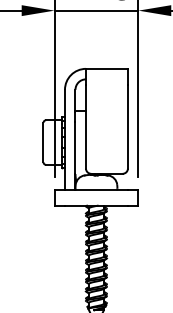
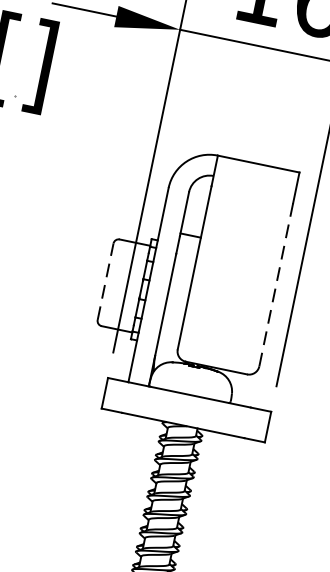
line: (127, 126) -> (275, 284), solid -> dashed
line: (43, 142) -> (105, 281), solid -> dashed

